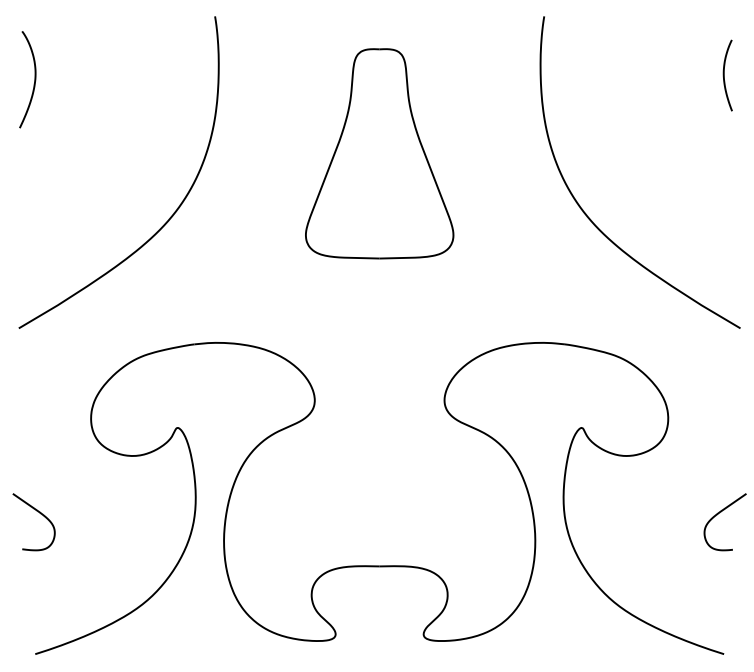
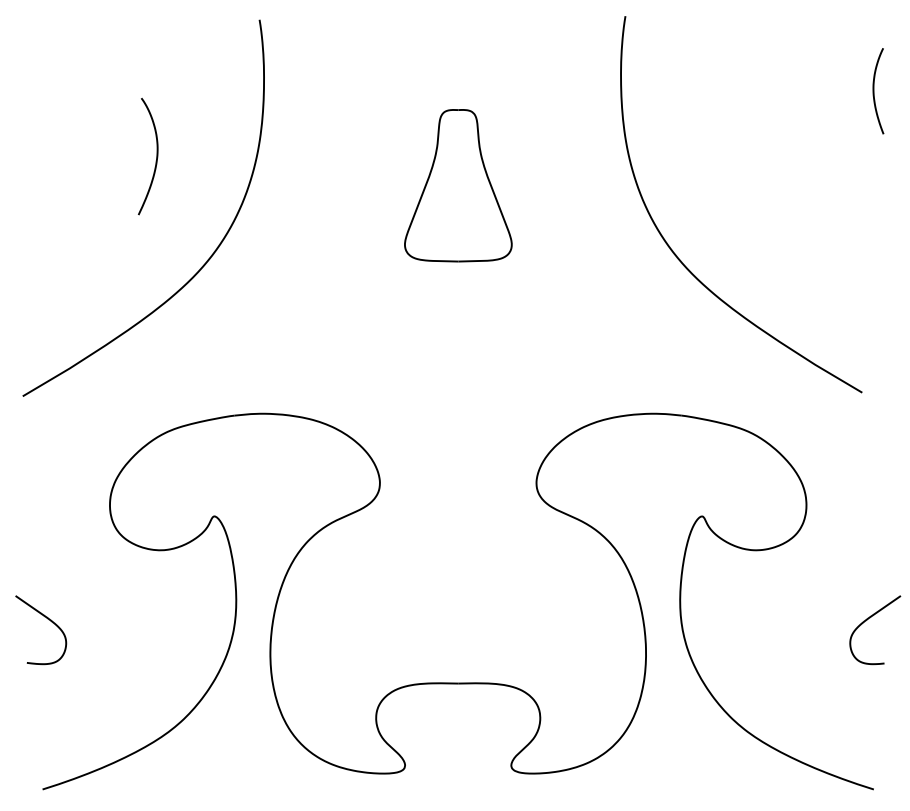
curve: (34, 79) -> (156, 156), moved
part: (379, 153) -> (458, 185), size x0.6
curve: (586, 213) -> (676, 254), moved

